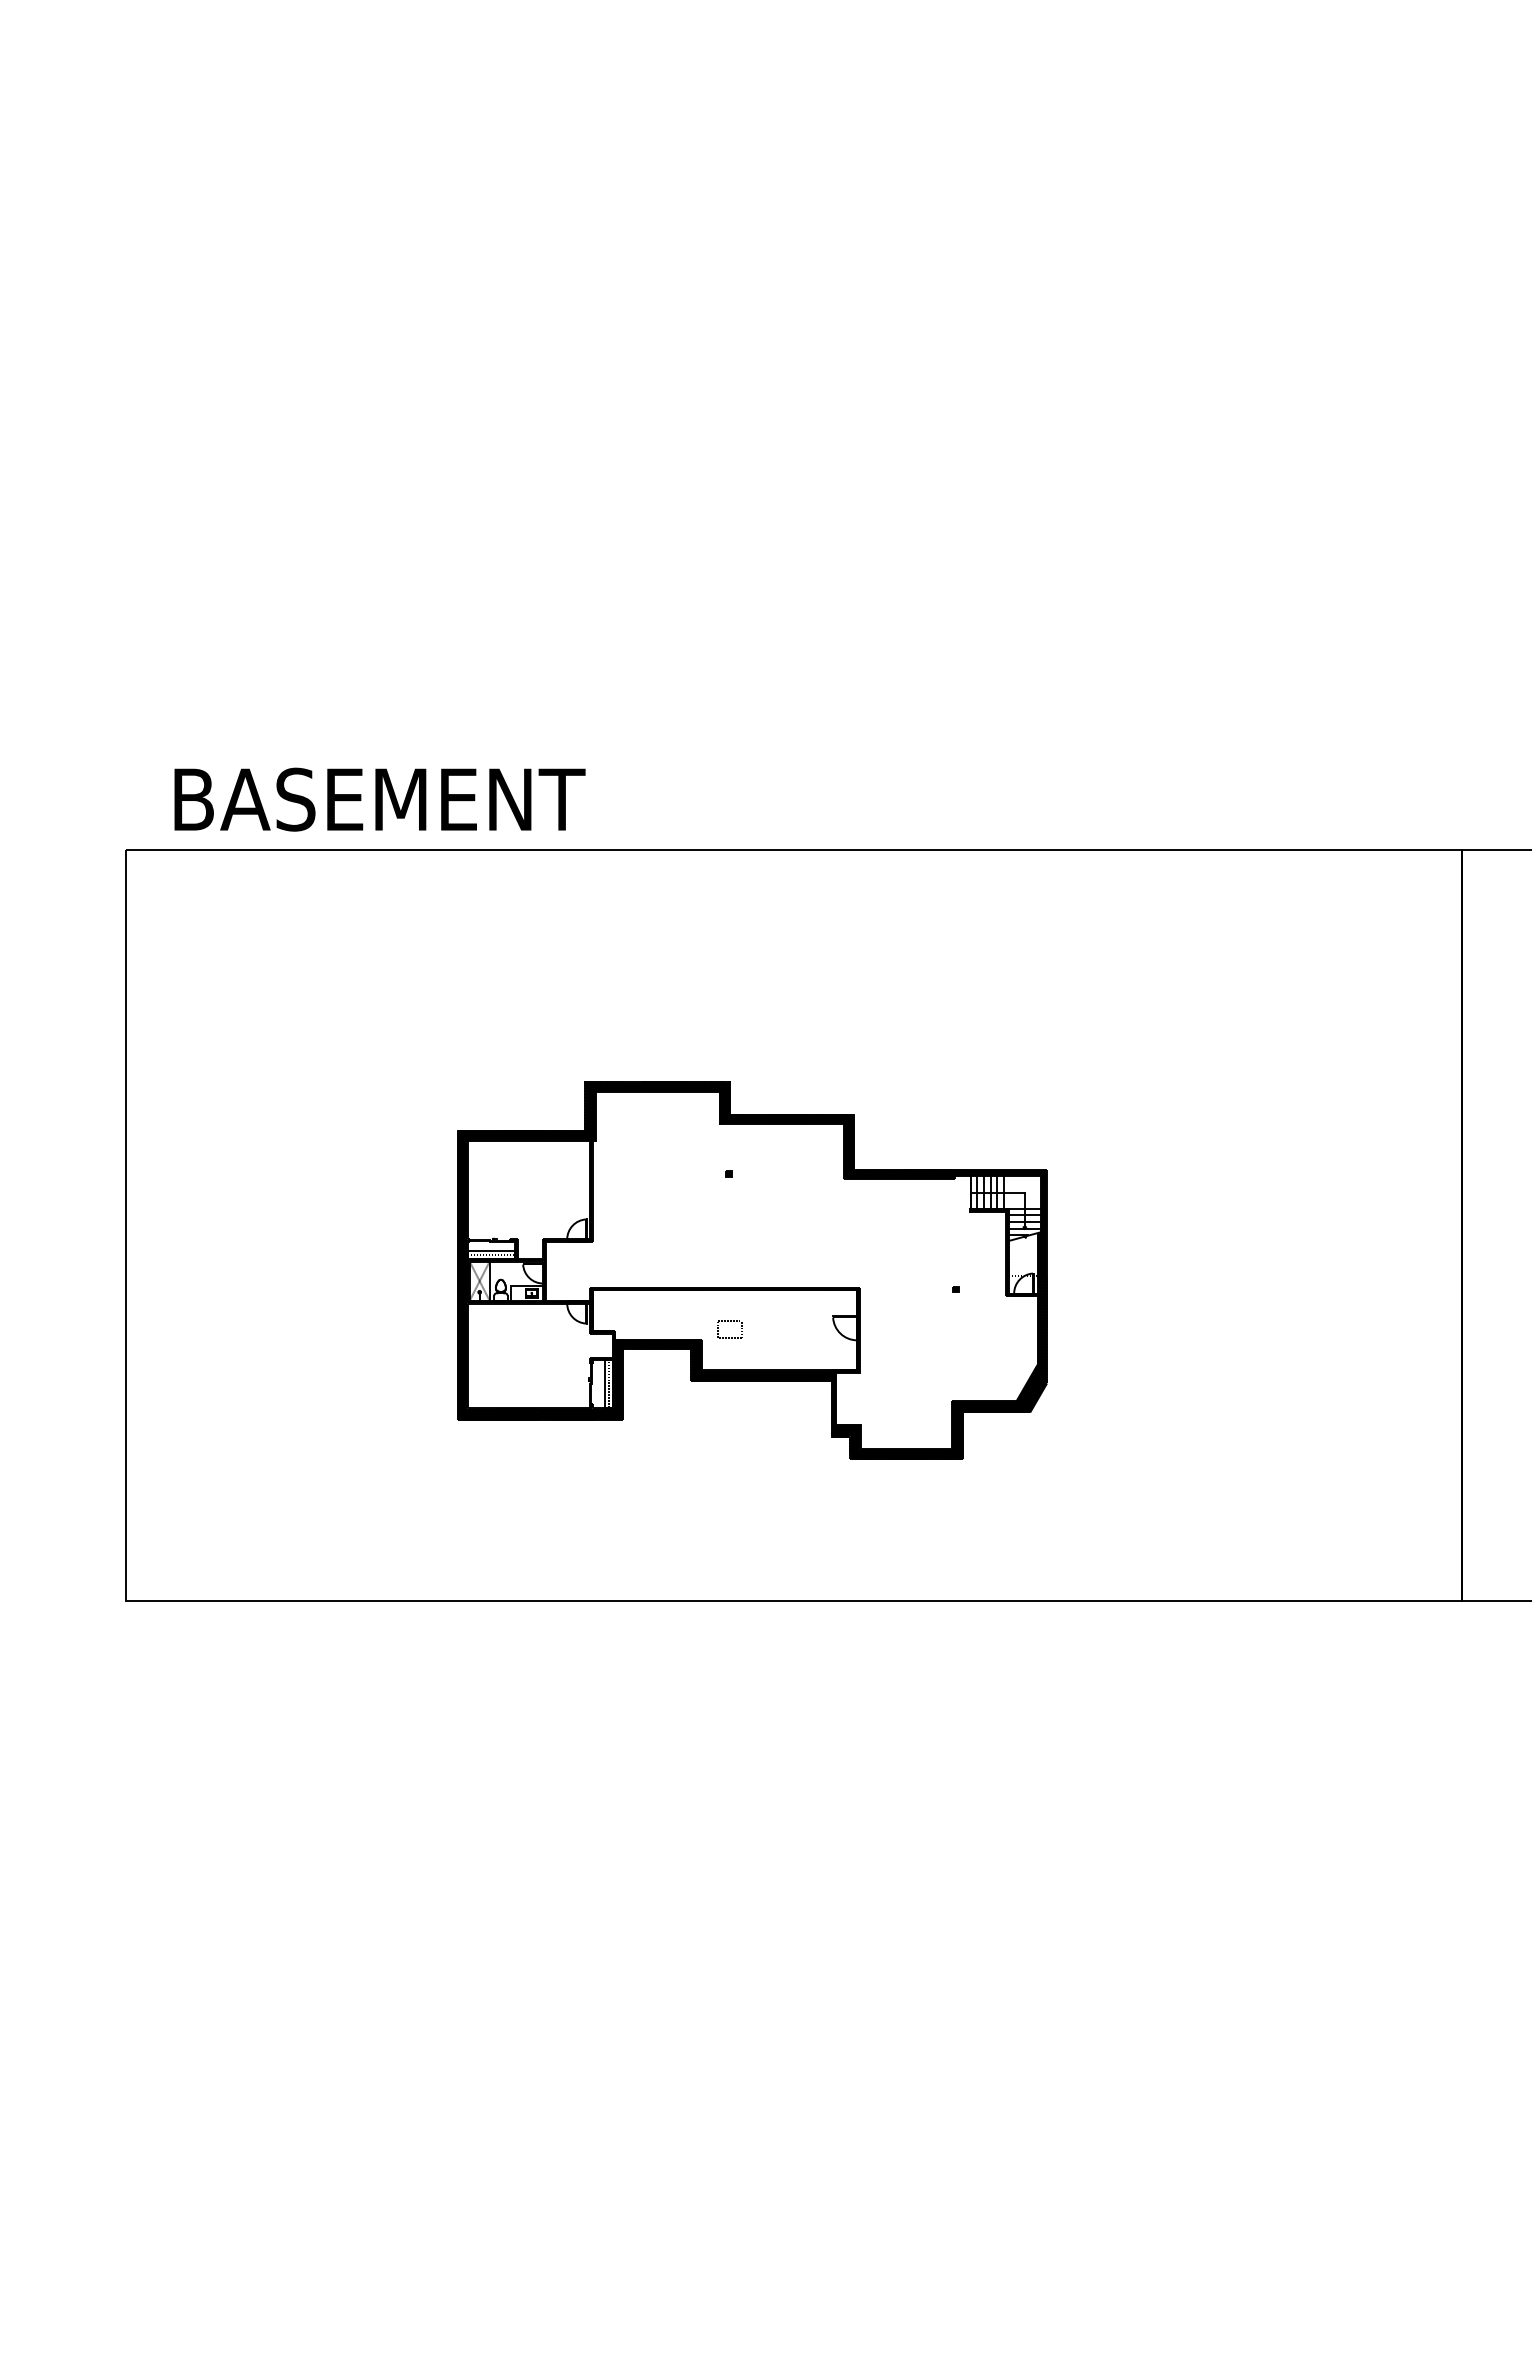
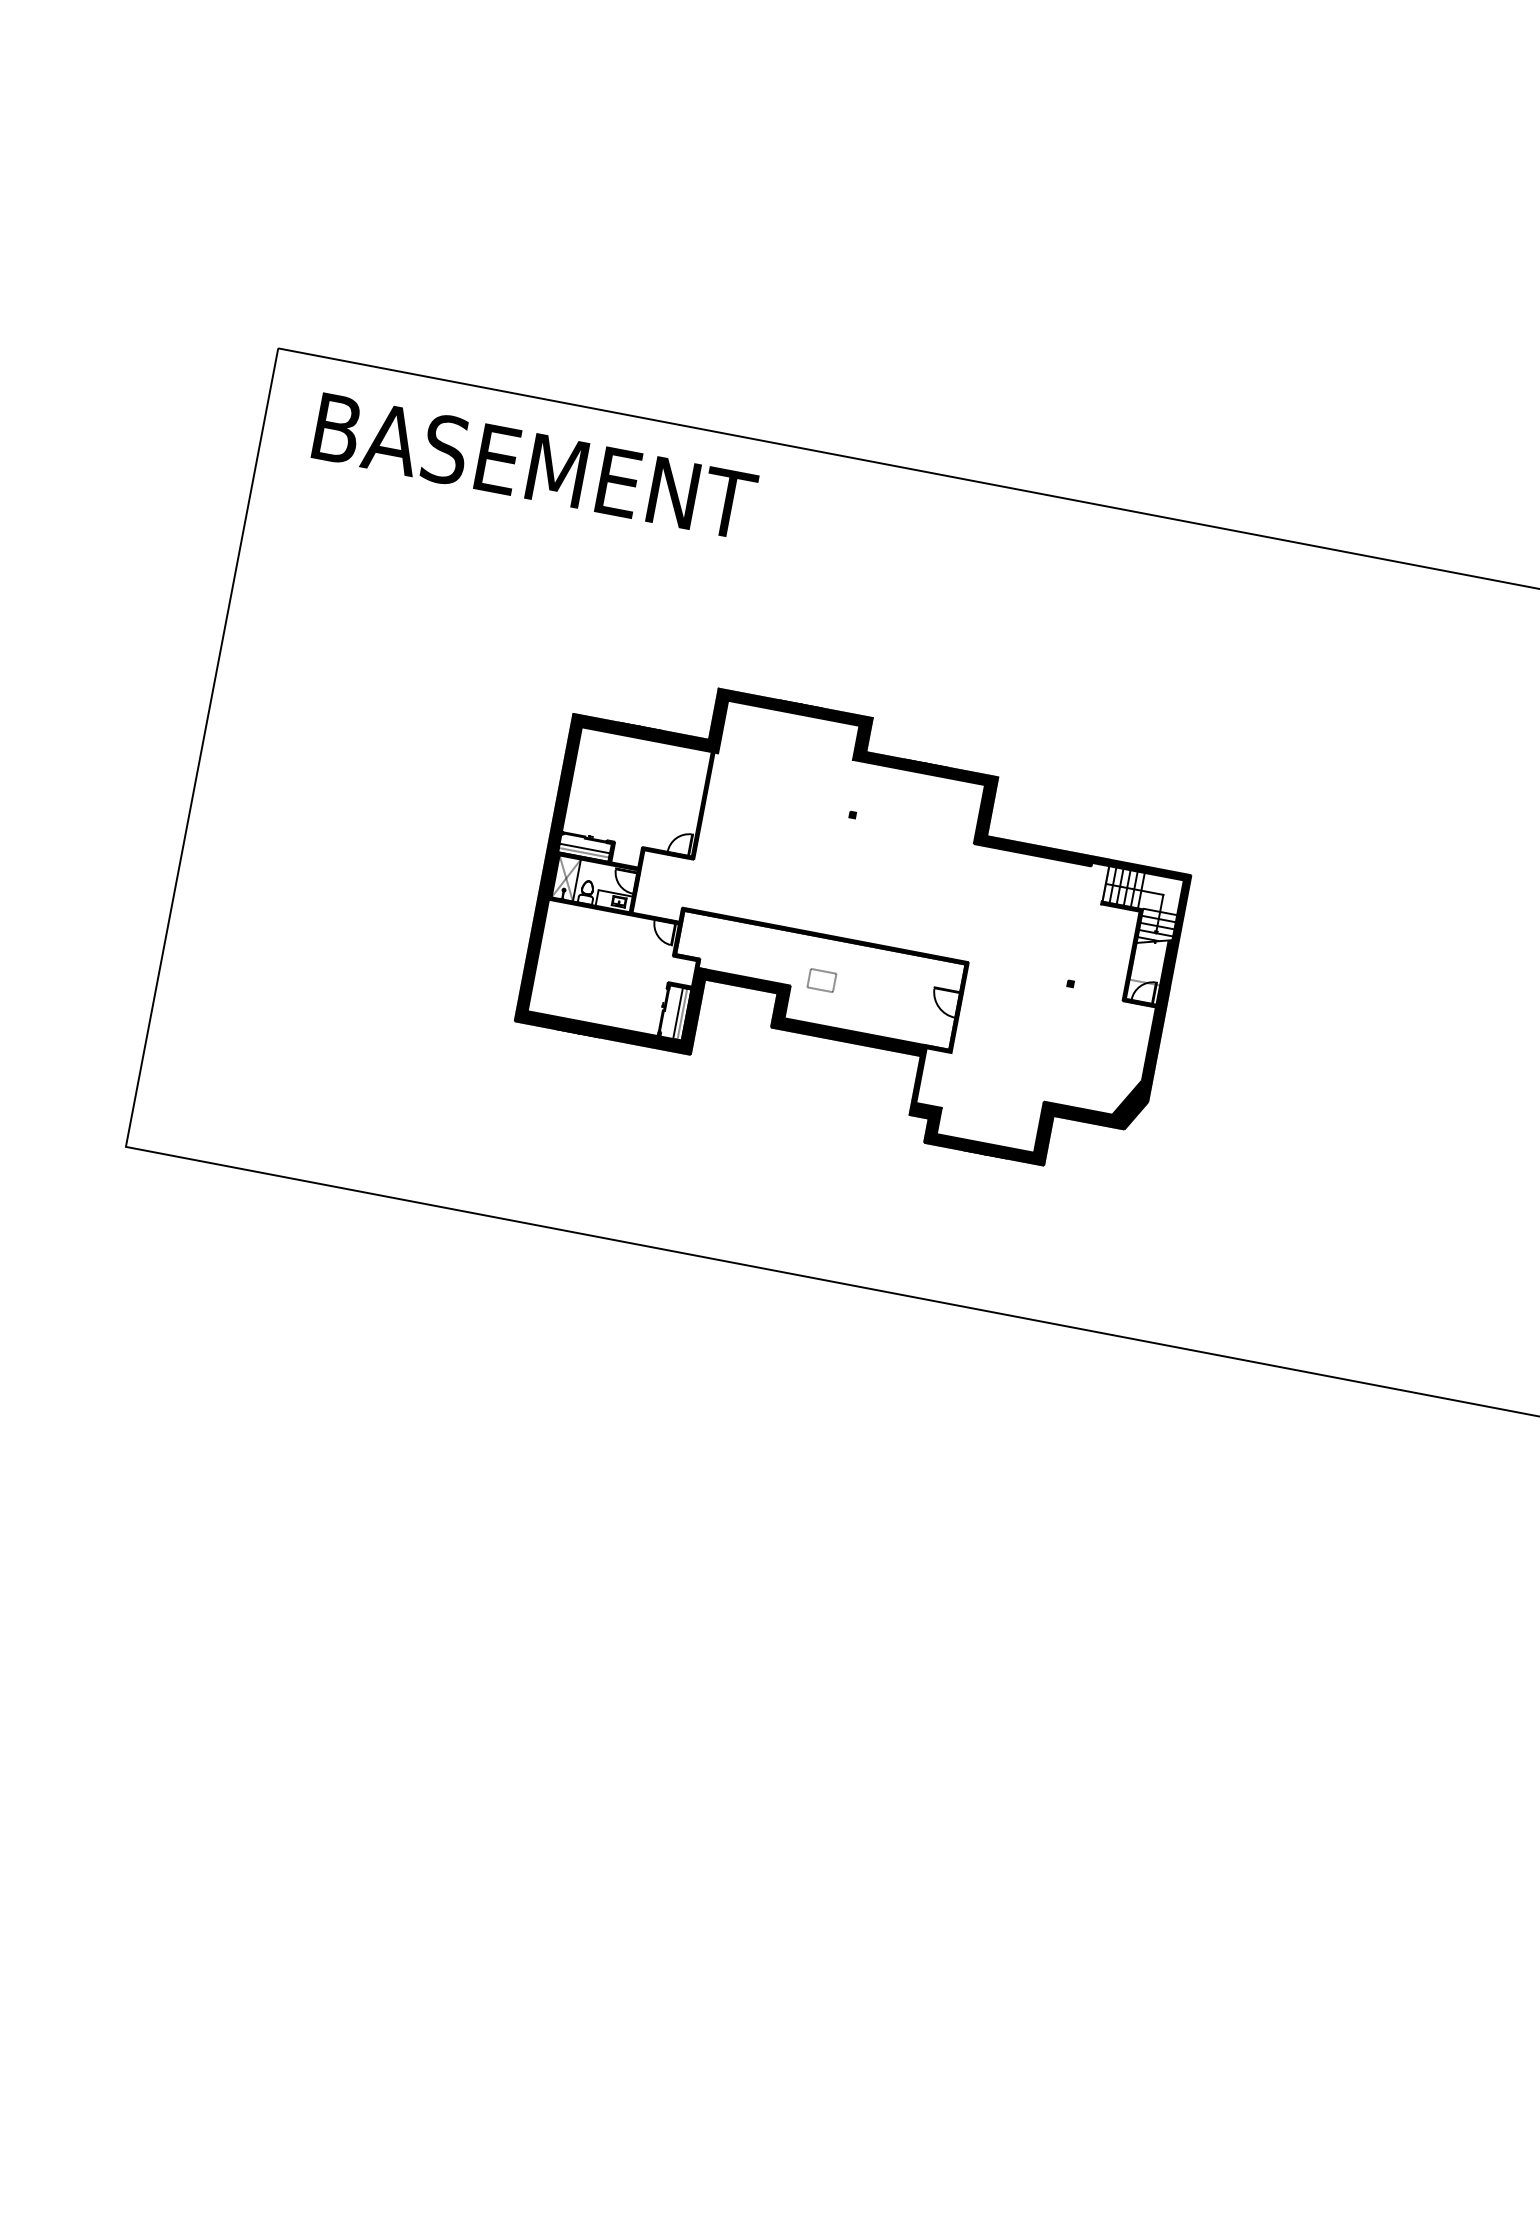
text: (379, 799) -> (534, 466), moved

